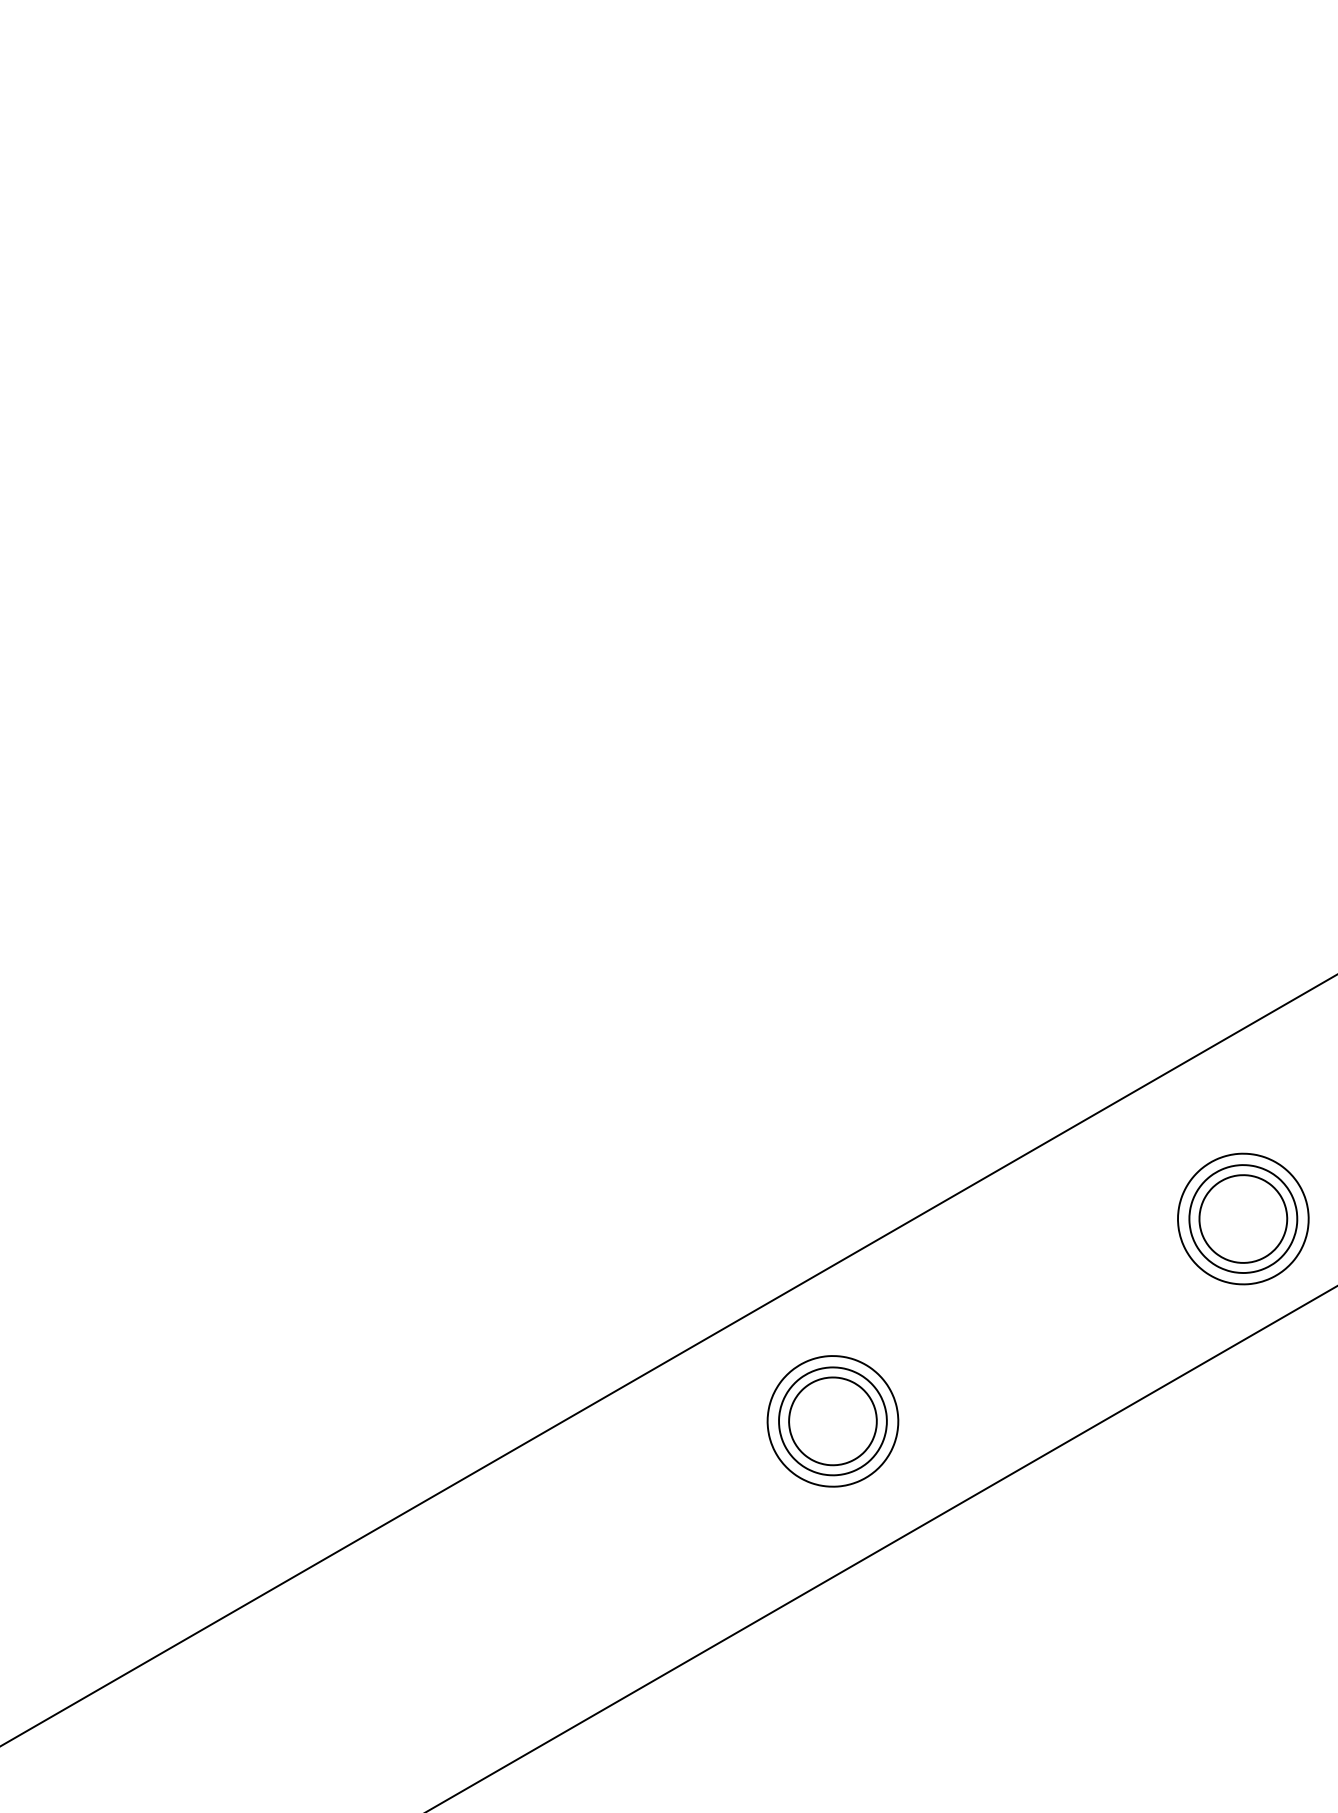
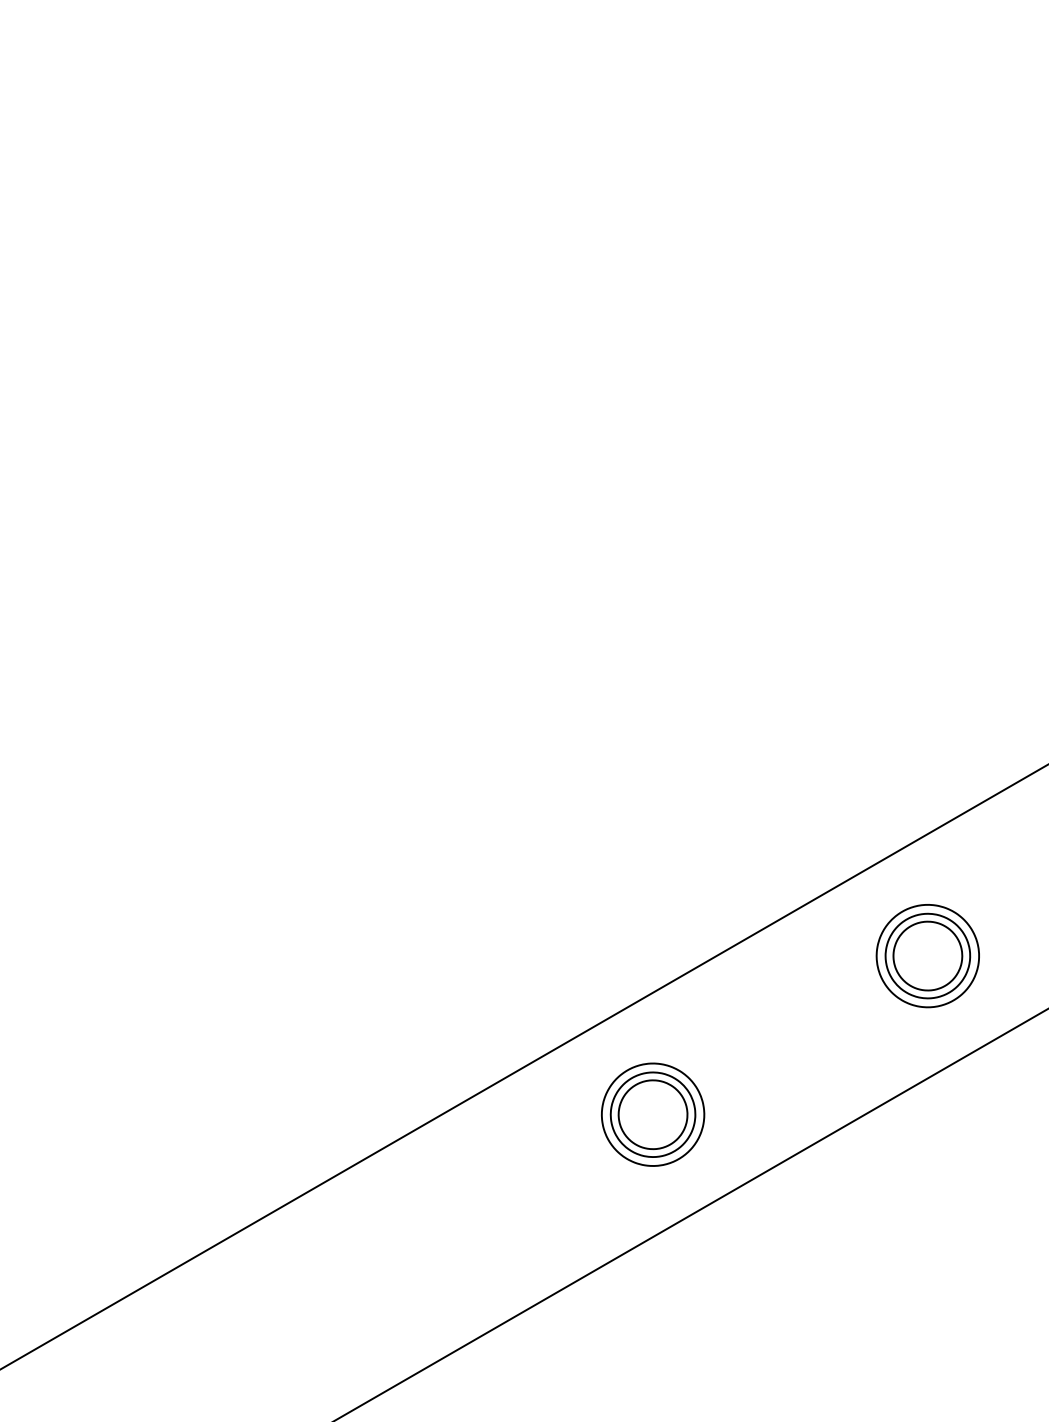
part: (1242, 1219) -> (927, 956), moved

